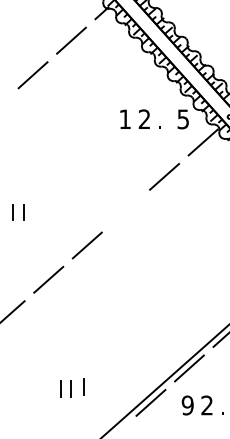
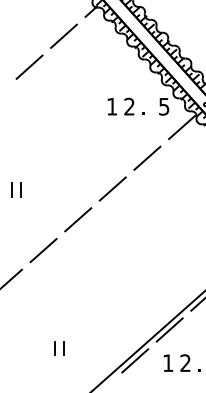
line: (125, 211) -> (112, 189), added
line: (83, 386) -> (74, 346), removed
text: (187, 405) -> (167, 363), 9 -> 1

